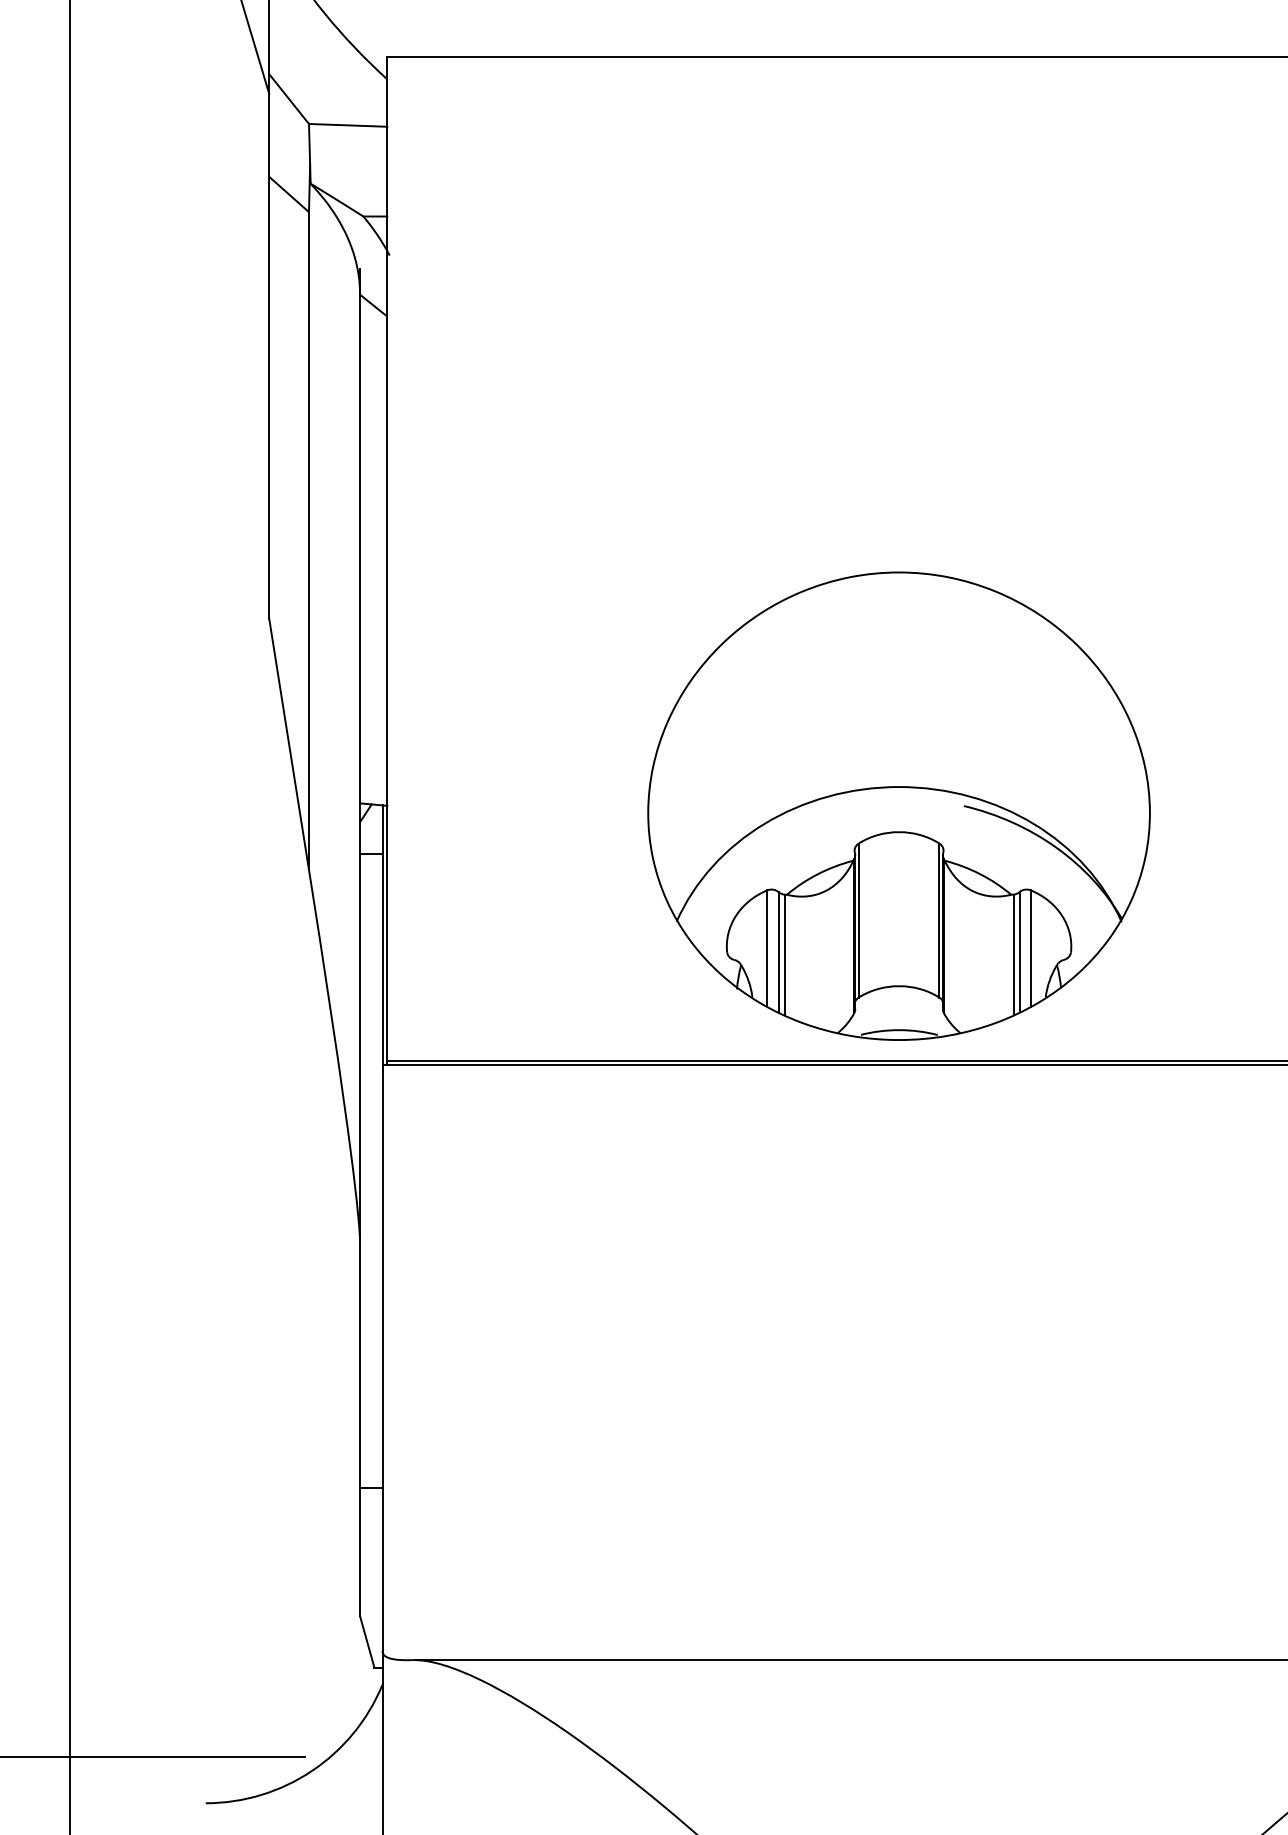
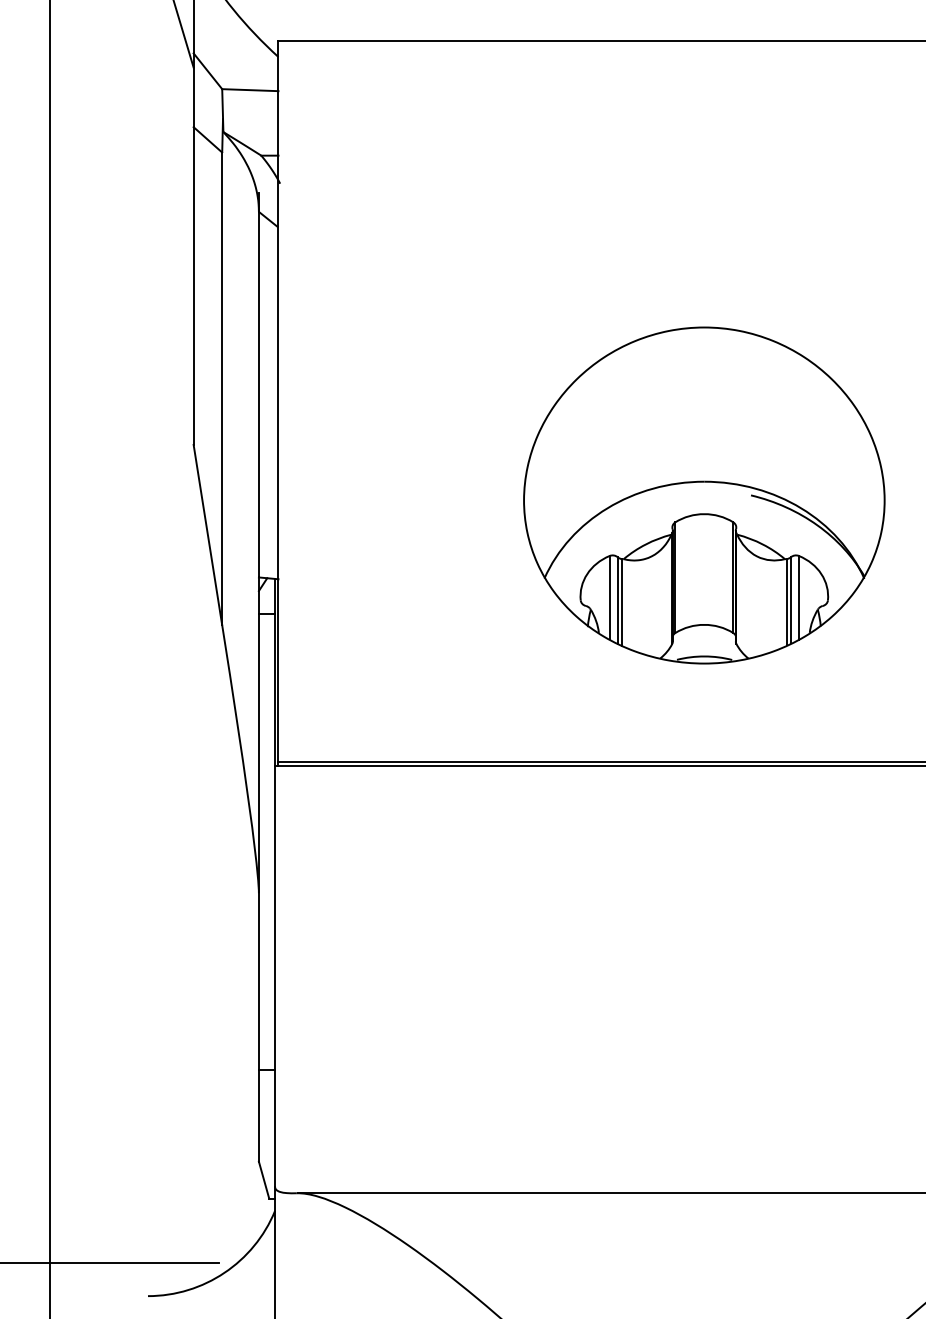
part: (899, 806) -> (704, 495), moved

